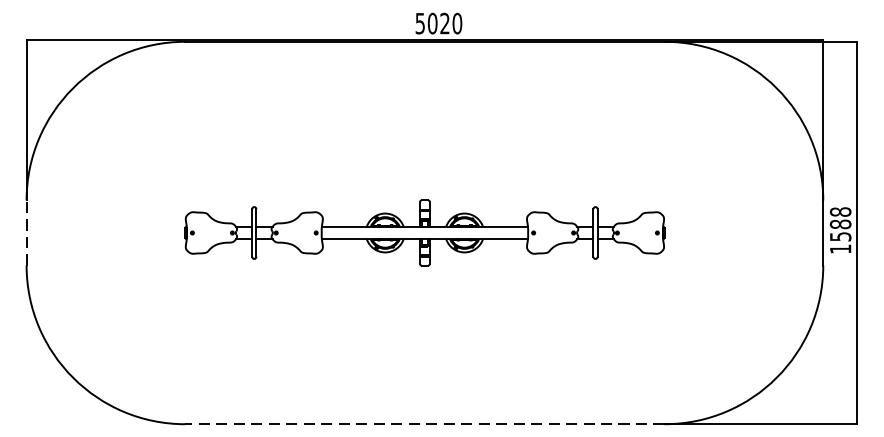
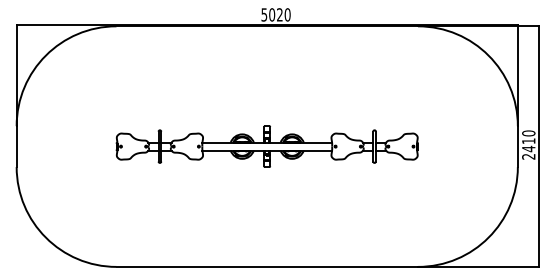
text: (840, 229) -> (528, 144), 1588 -> 2410
line: (26, 232) -> (16, 146), dashed -> solid
line: (425, 423) -> (267, 266), dashed -> solid

